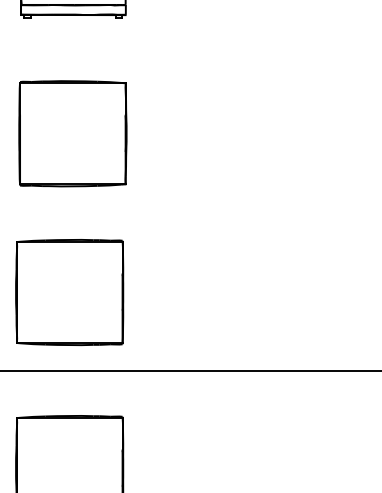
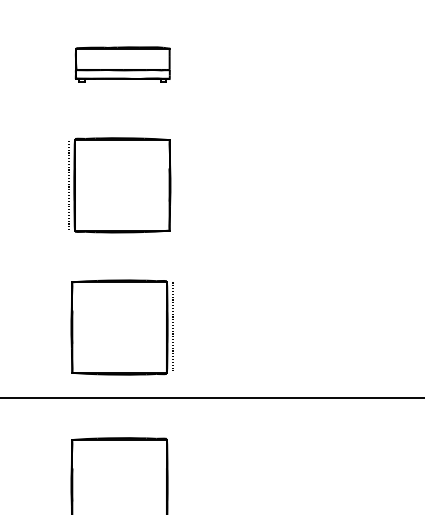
line: (13, 133) -> (69, 185), added
line: (129, 291) -> (173, 326), added

